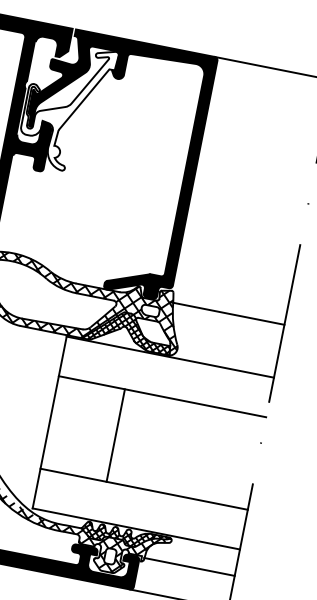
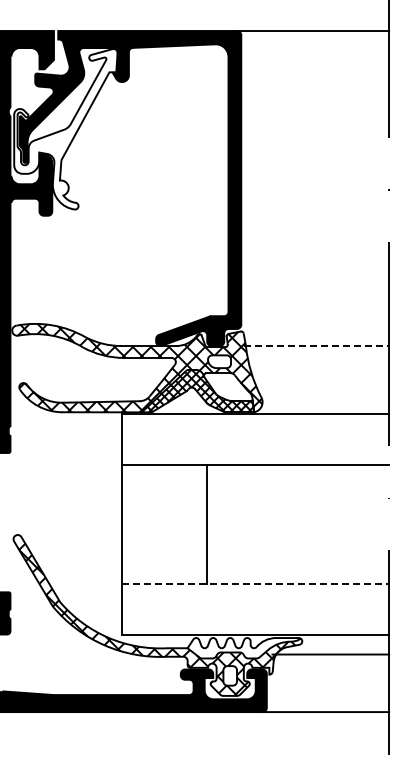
line: (227, 314) -> (316, 346), solid -> dashed
line: (144, 489) -> (255, 584), solid -> dashed
hatch: (125, 537) -> (244, 648), removed
line: (189, 566) -> (330, 654), moved

